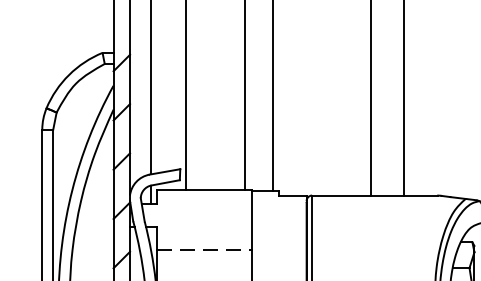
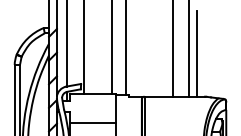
line: (420, 105) -> (196, 53), added
line: (203, 249) -> (92, 122), dashed -> solid

